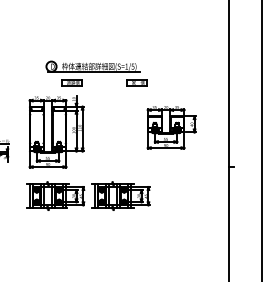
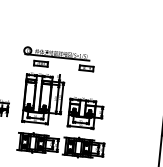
part: (96, 73) -> (58, 58), moved
part: (171, 127) -> (85, 113), moved

